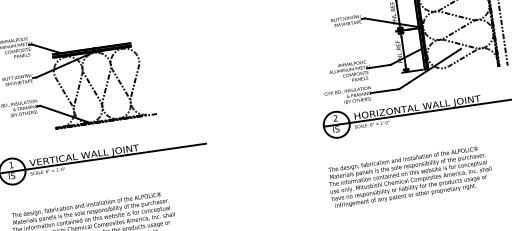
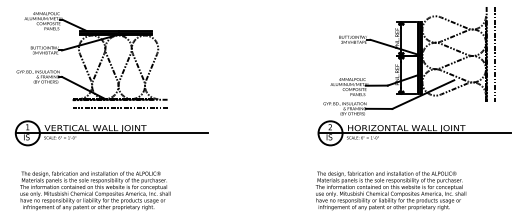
line: (106, 129) -> (119, 107), added

